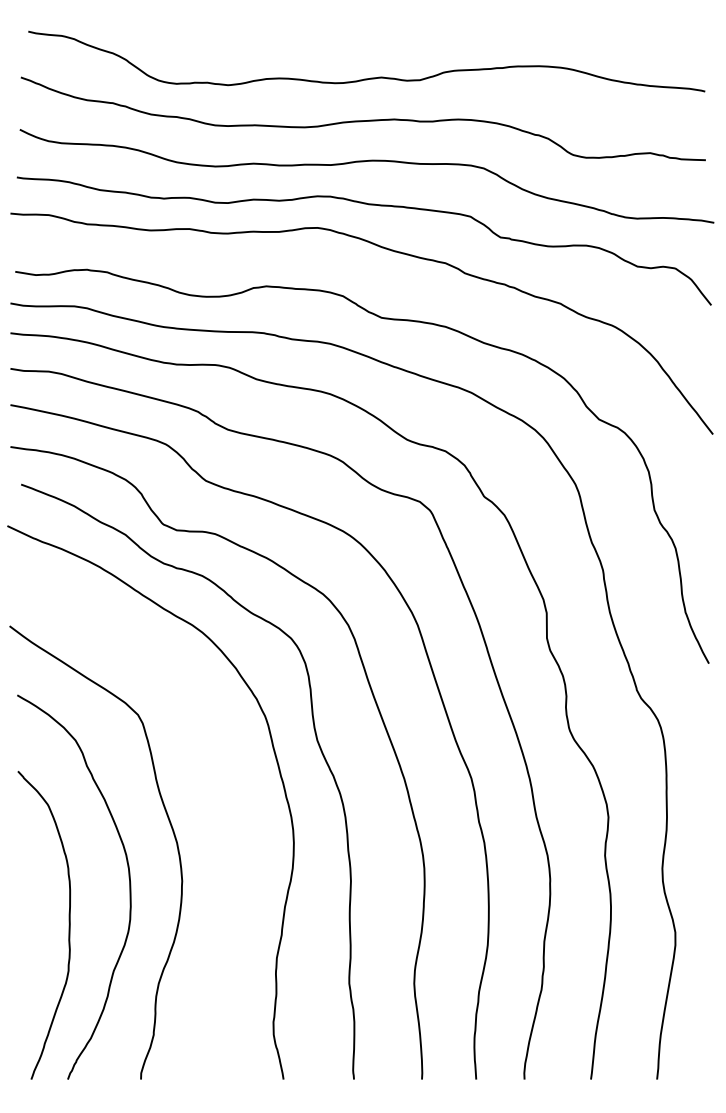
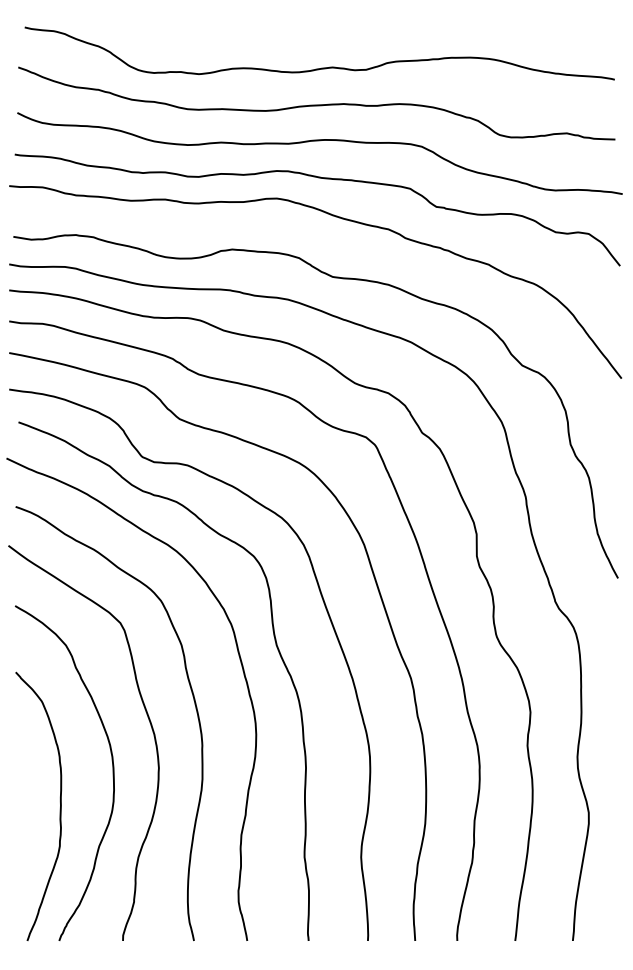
curve: (222, 805) -> (194, 702), added

